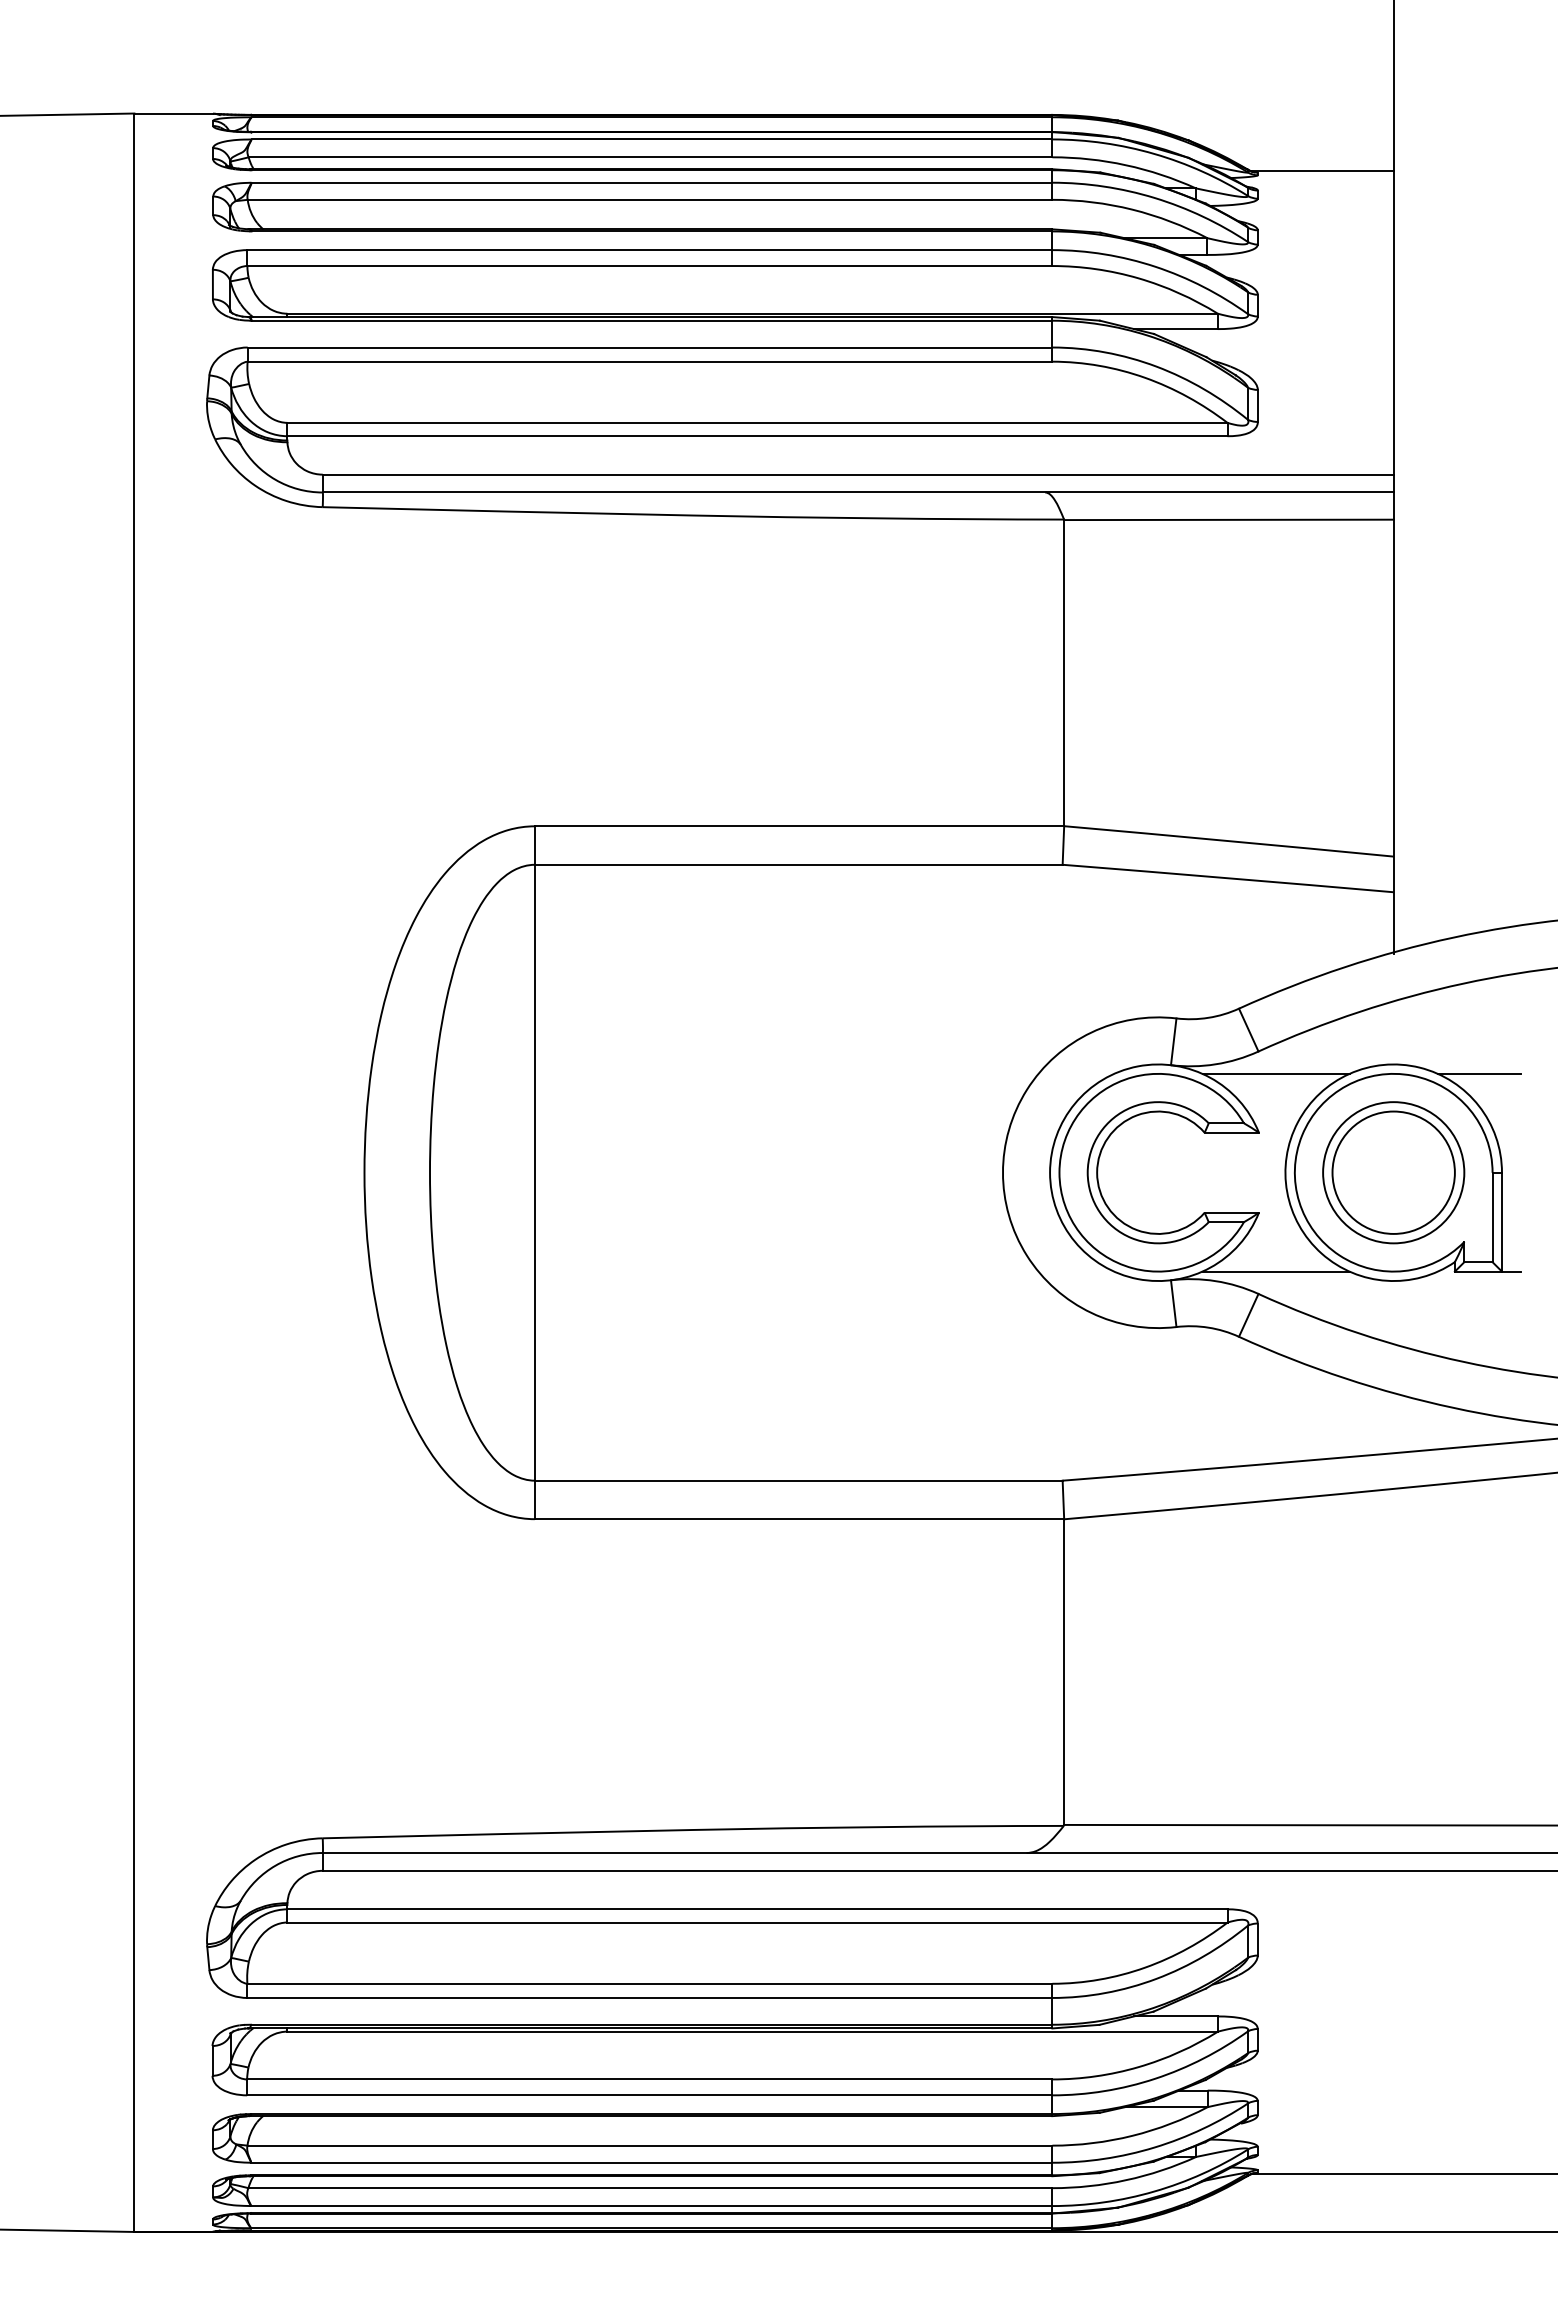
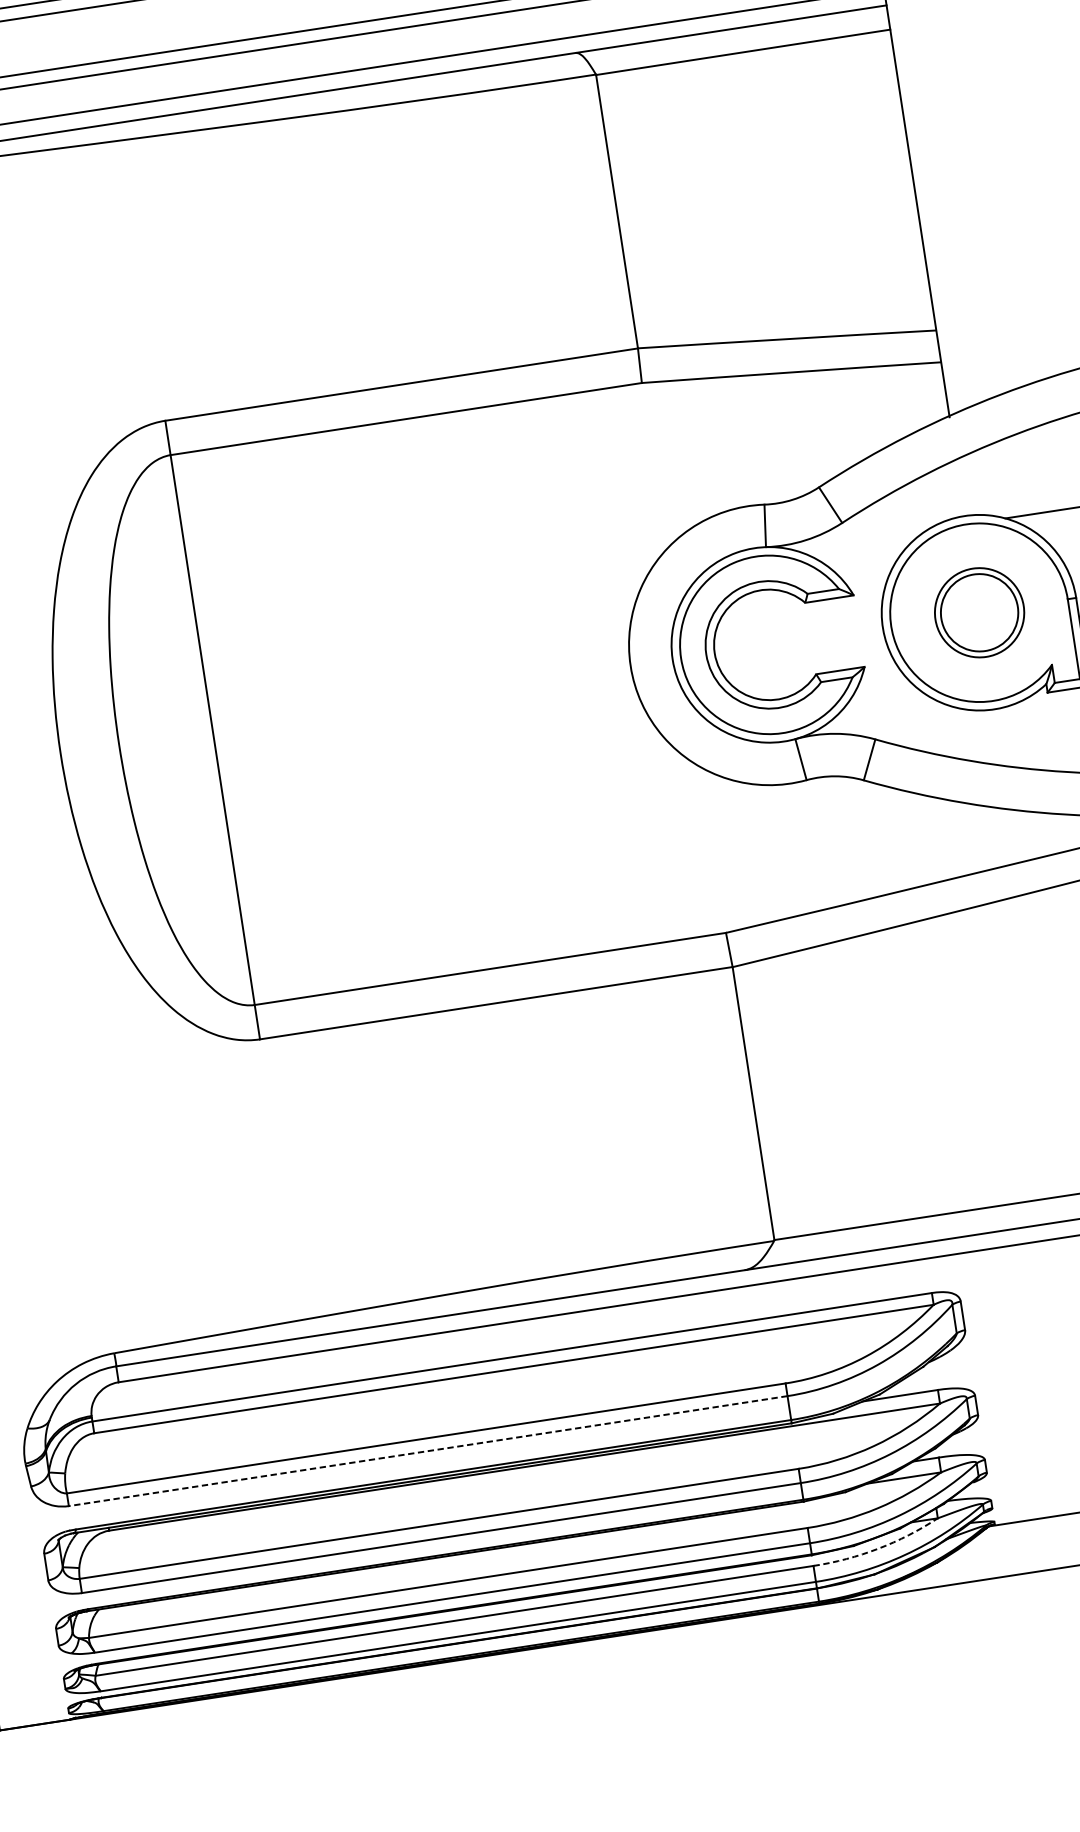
line: (1275, 1073) -> (860, 540), removed
part: (1393, 1172) -> (979, 612), size x0.7
line: (1275, 1271) -> (887, 717), removed
line: (649, 1997) -> (427, 1450), solid -> dashed
arc: (1126, 2180) -> (878, 1548), solid -> dashed

